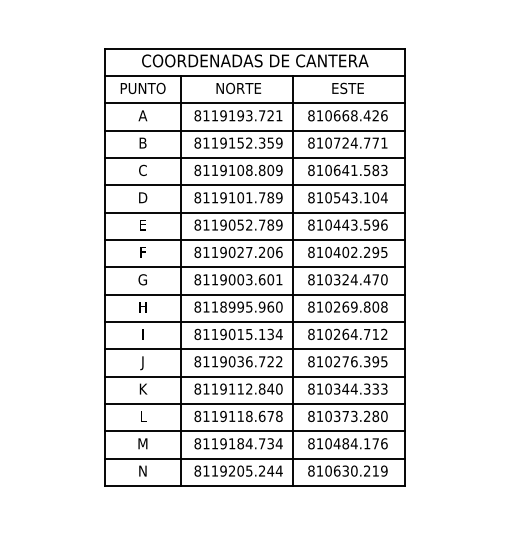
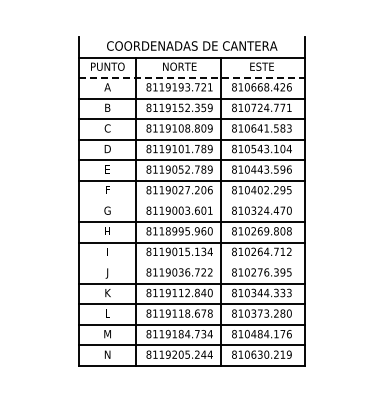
line: (254, 48) -> (191, 36), removed
line: (255, 104) -> (192, 78), solid -> dashed
line: (254, 267) -> (191, 201), removed
line: (254, 349) -> (191, 263), removed

